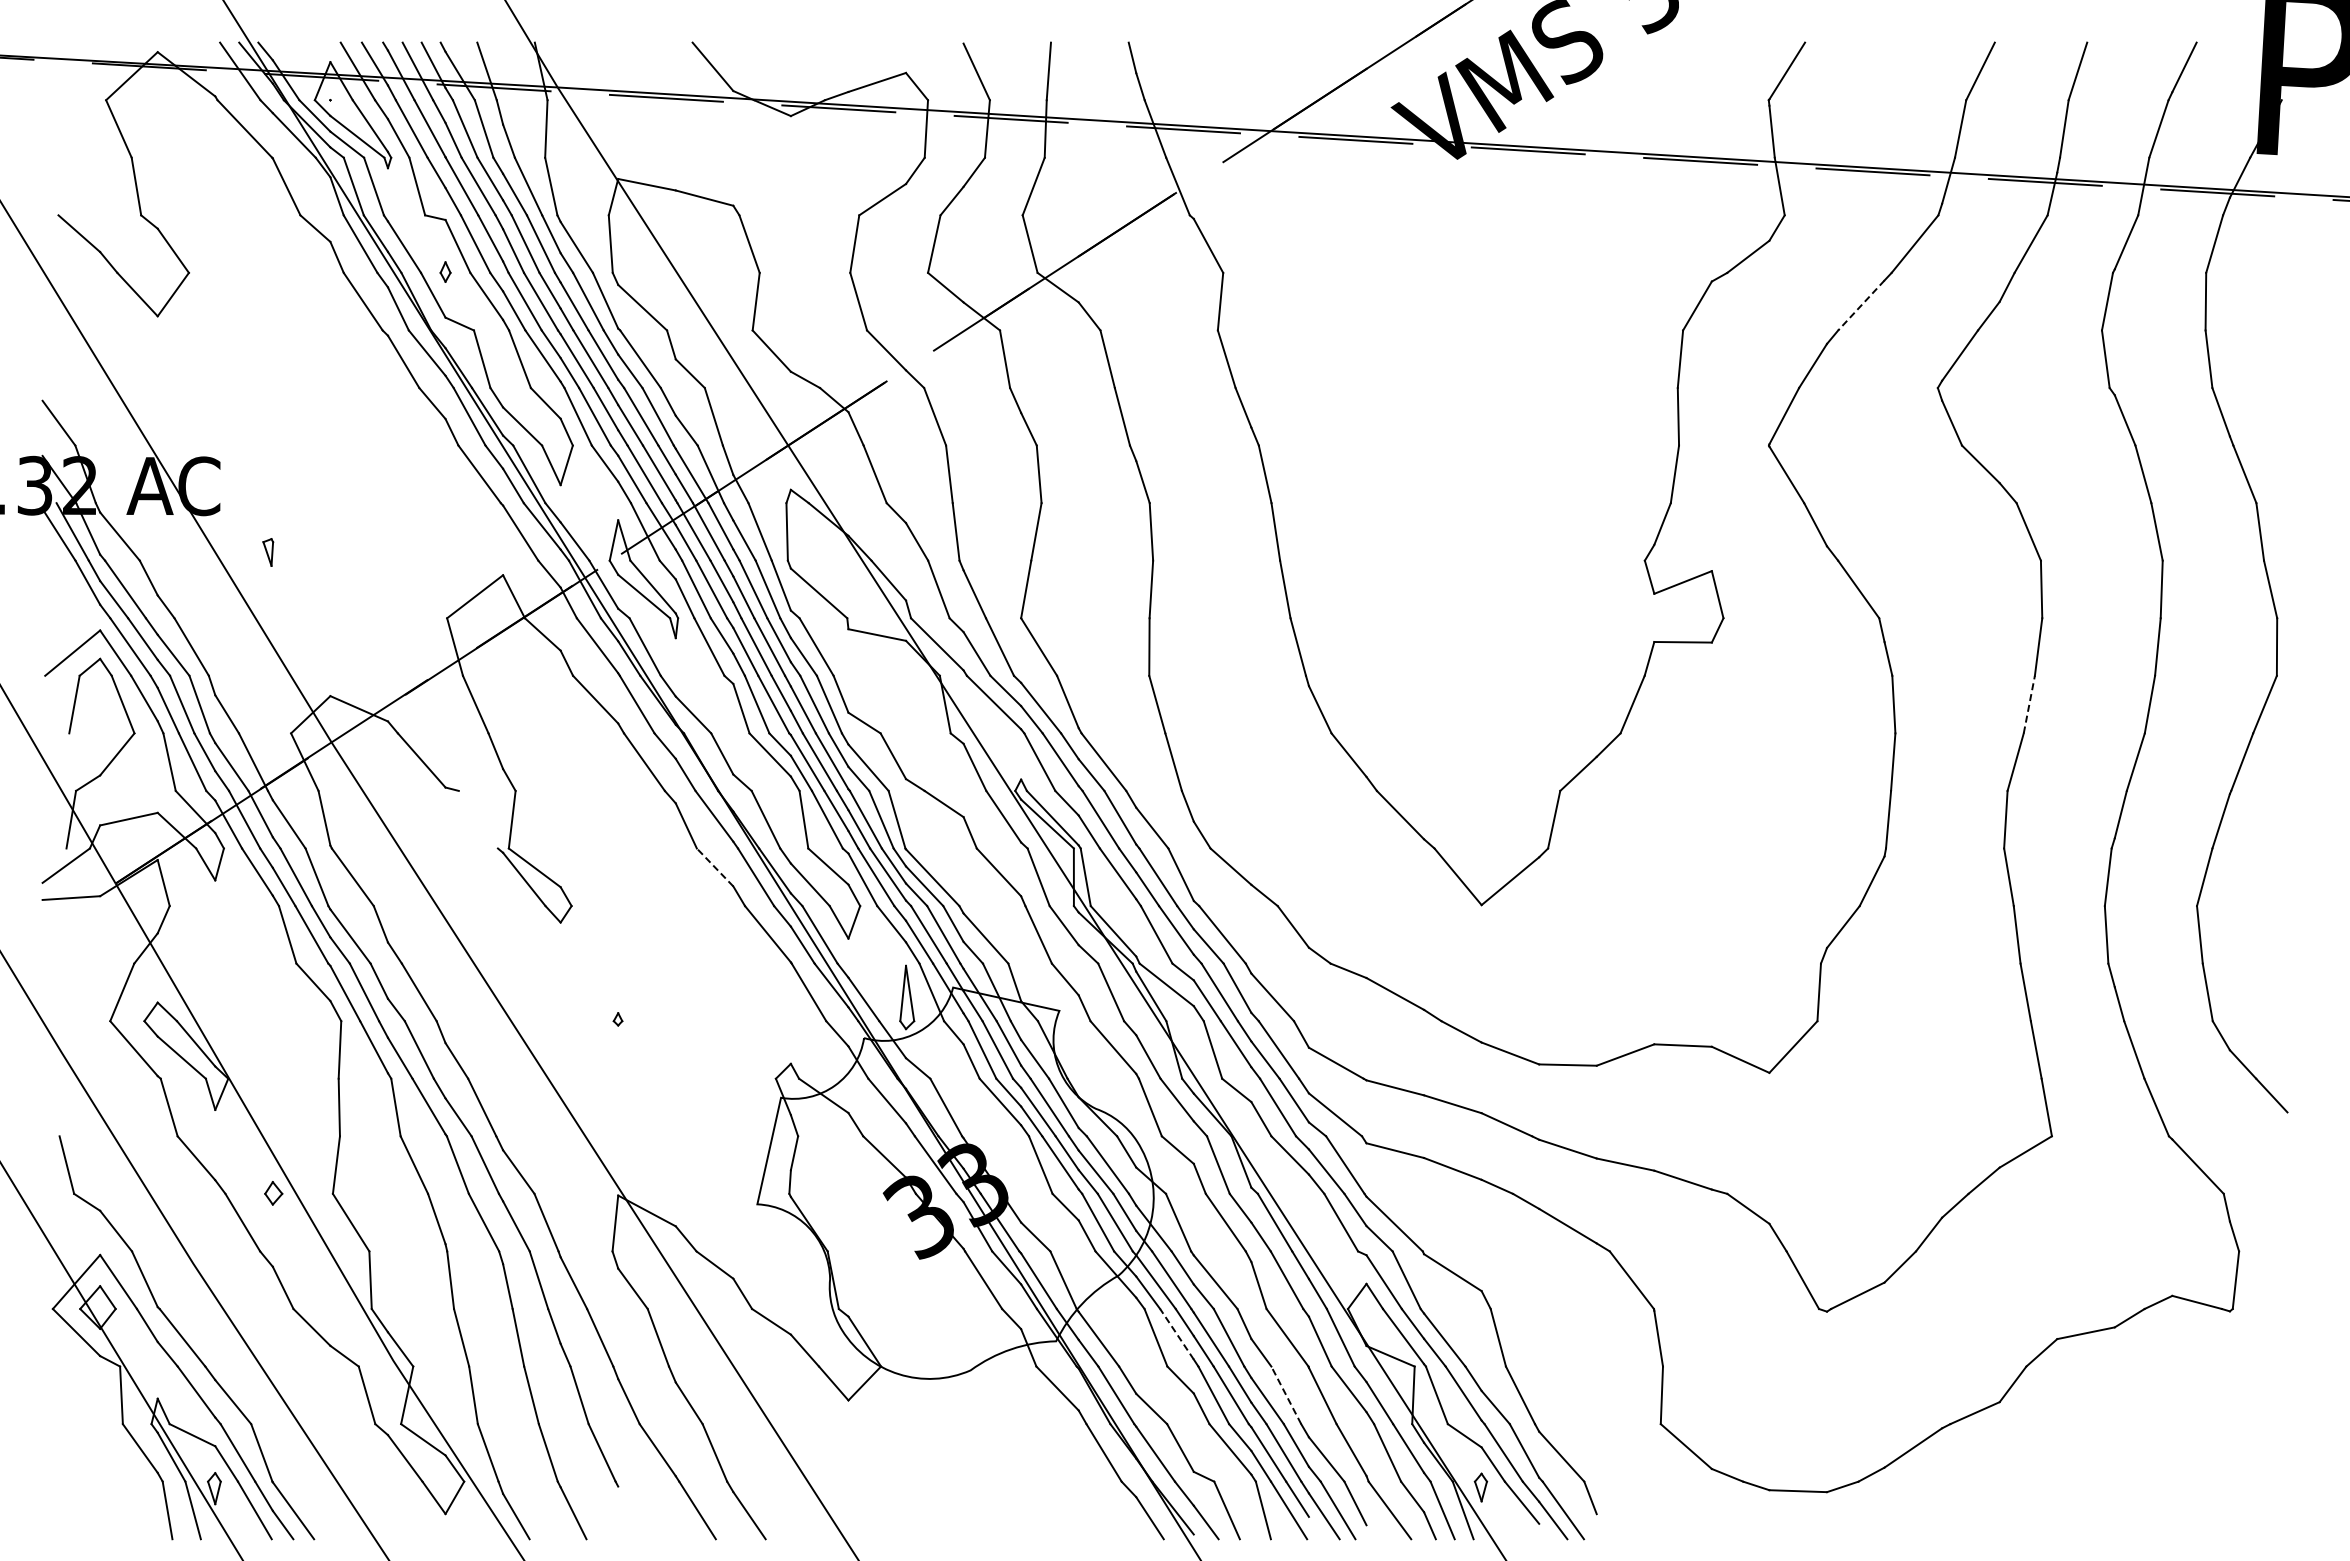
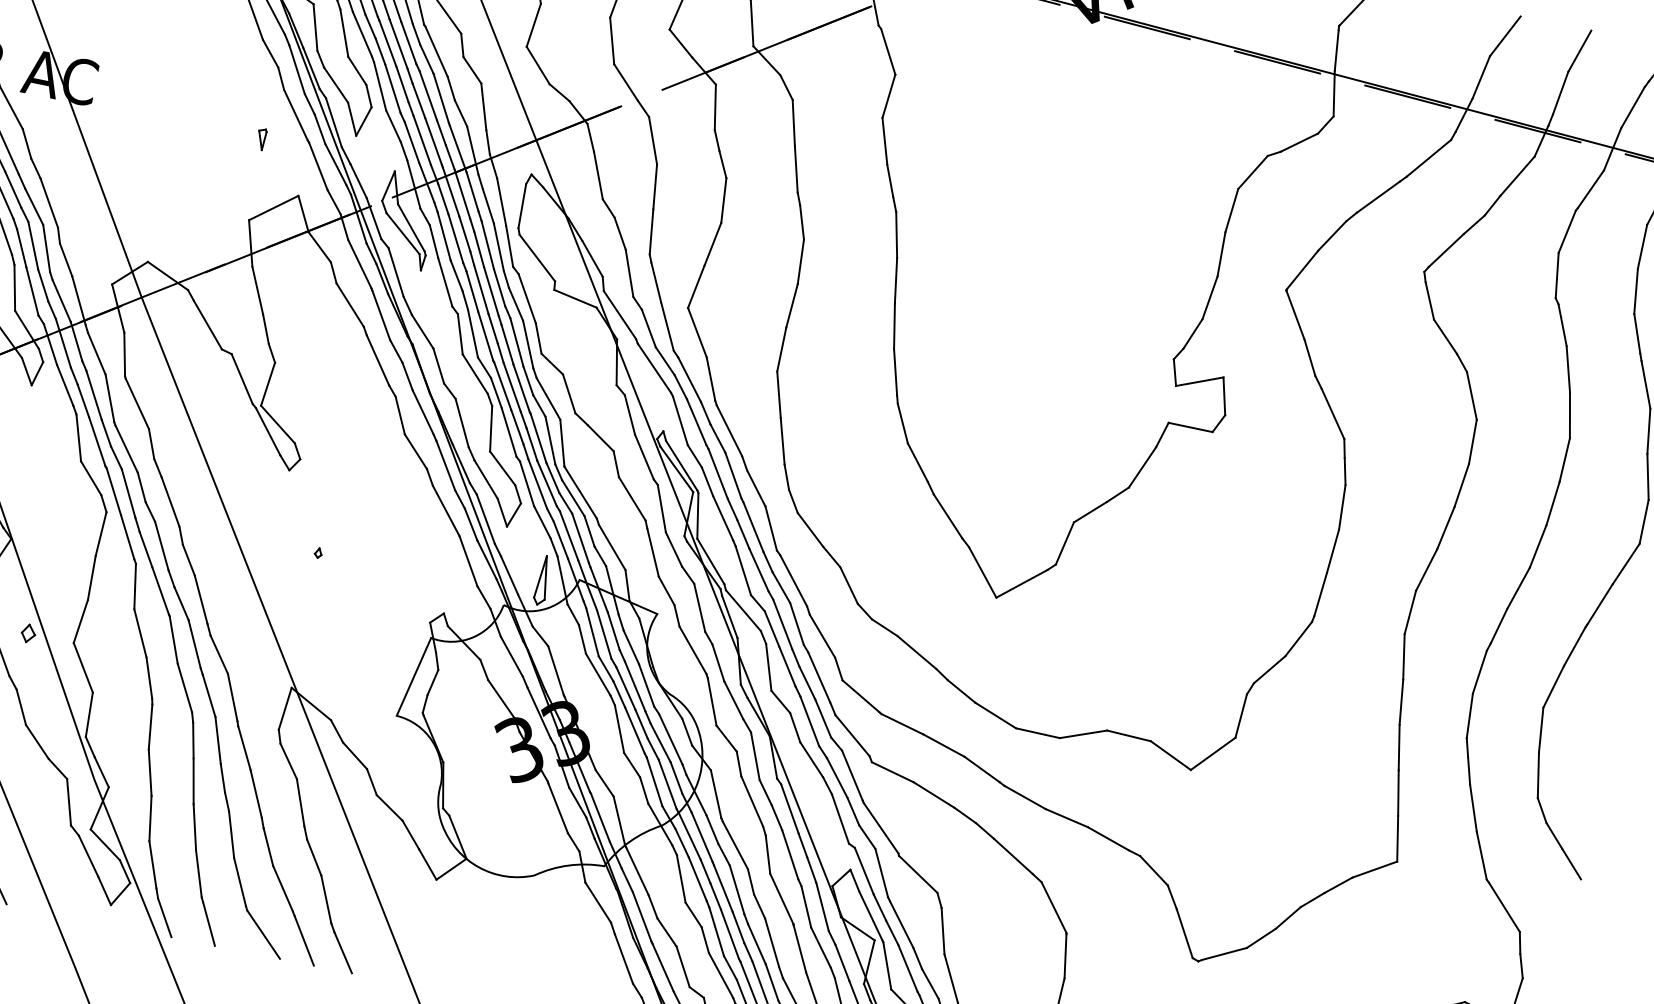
line: (1861, 305) -> (1378, 197), dashed -> solid
part: (268, 552) -> (261, 139), moved
line: (2029, 704) -> (1446, 527), dashed -> solid
line: (477, 819) -> (241, 378), added
line: (714, 867) -> (415, 451), dashed -> solid
line: (1176, 1333) -> (697, 878), dashed -> solid
line: (1286, 1394) -> (772, 942), dashed -> solid
line: (644, 1512) -> (263, 934), added

